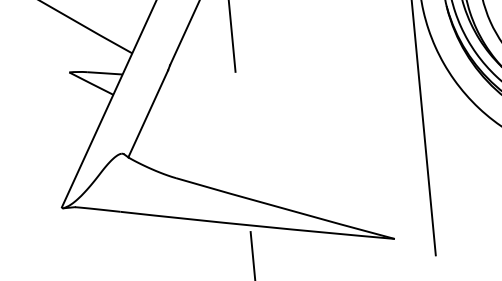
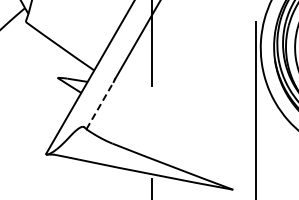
line: (148, 113) -> (100, 105), solid -> dashed

